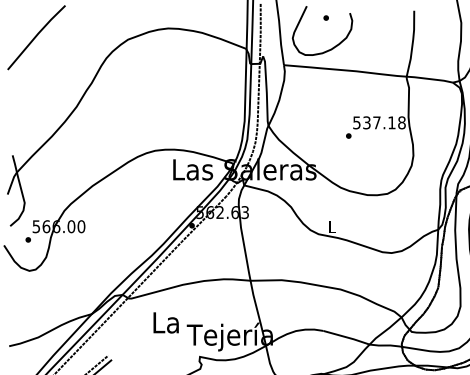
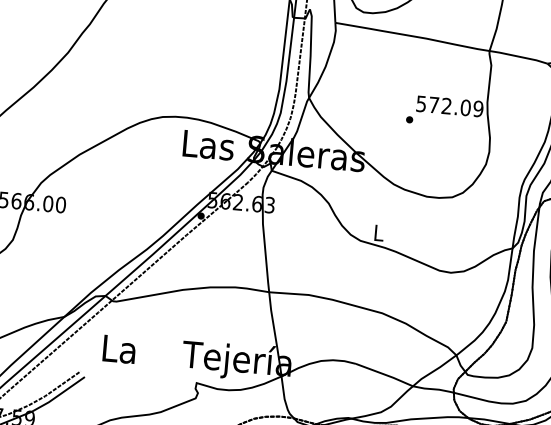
text: (384, 122) -> (456, 106), 537.18 -> 572.09
text: (165, 322) -> (118, 348), moved

